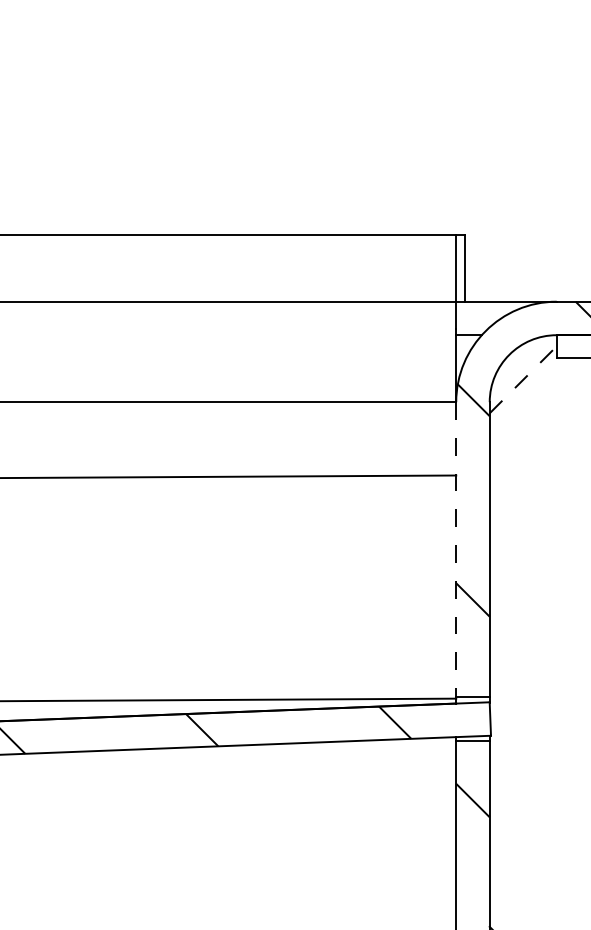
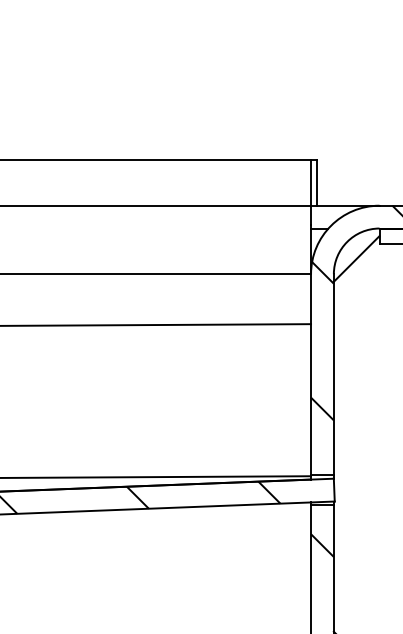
line: (524, 379) -> (357, 258), dashed -> solid
line: (456, 550) -> (311, 375), dashed -> solid

